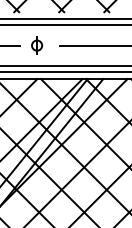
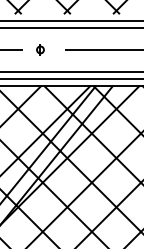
part: (37, 45) -> (40, 49), size x0.62

